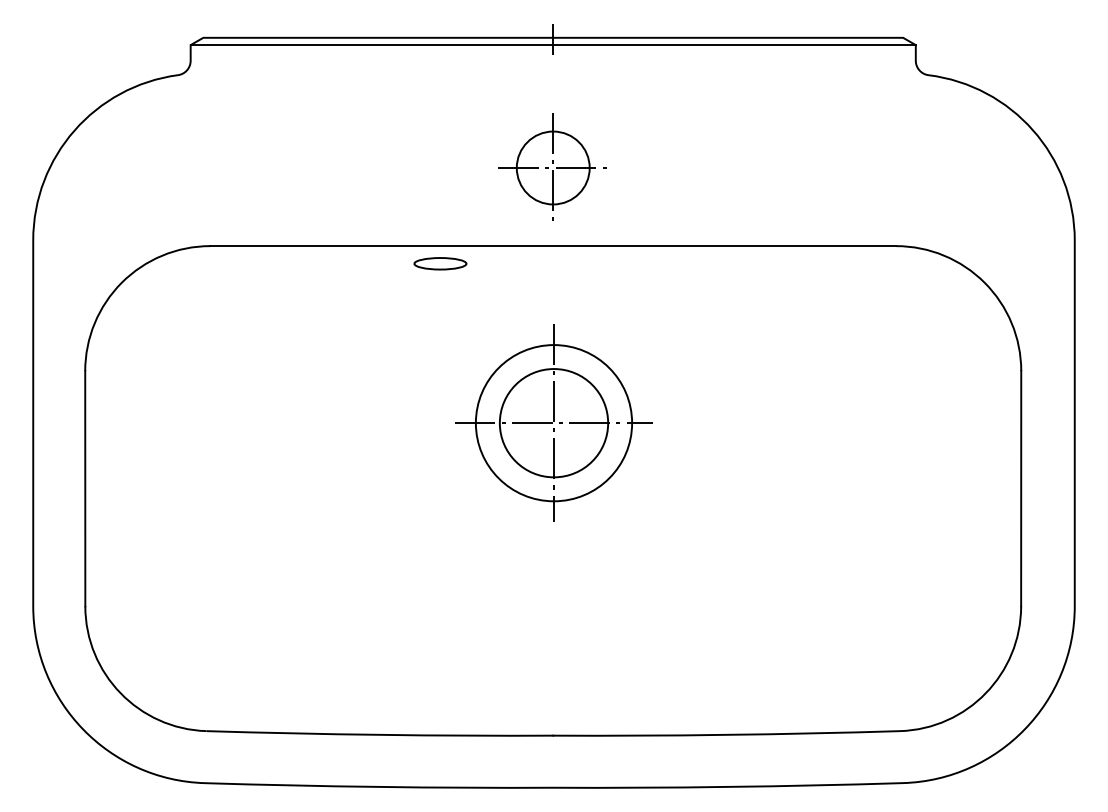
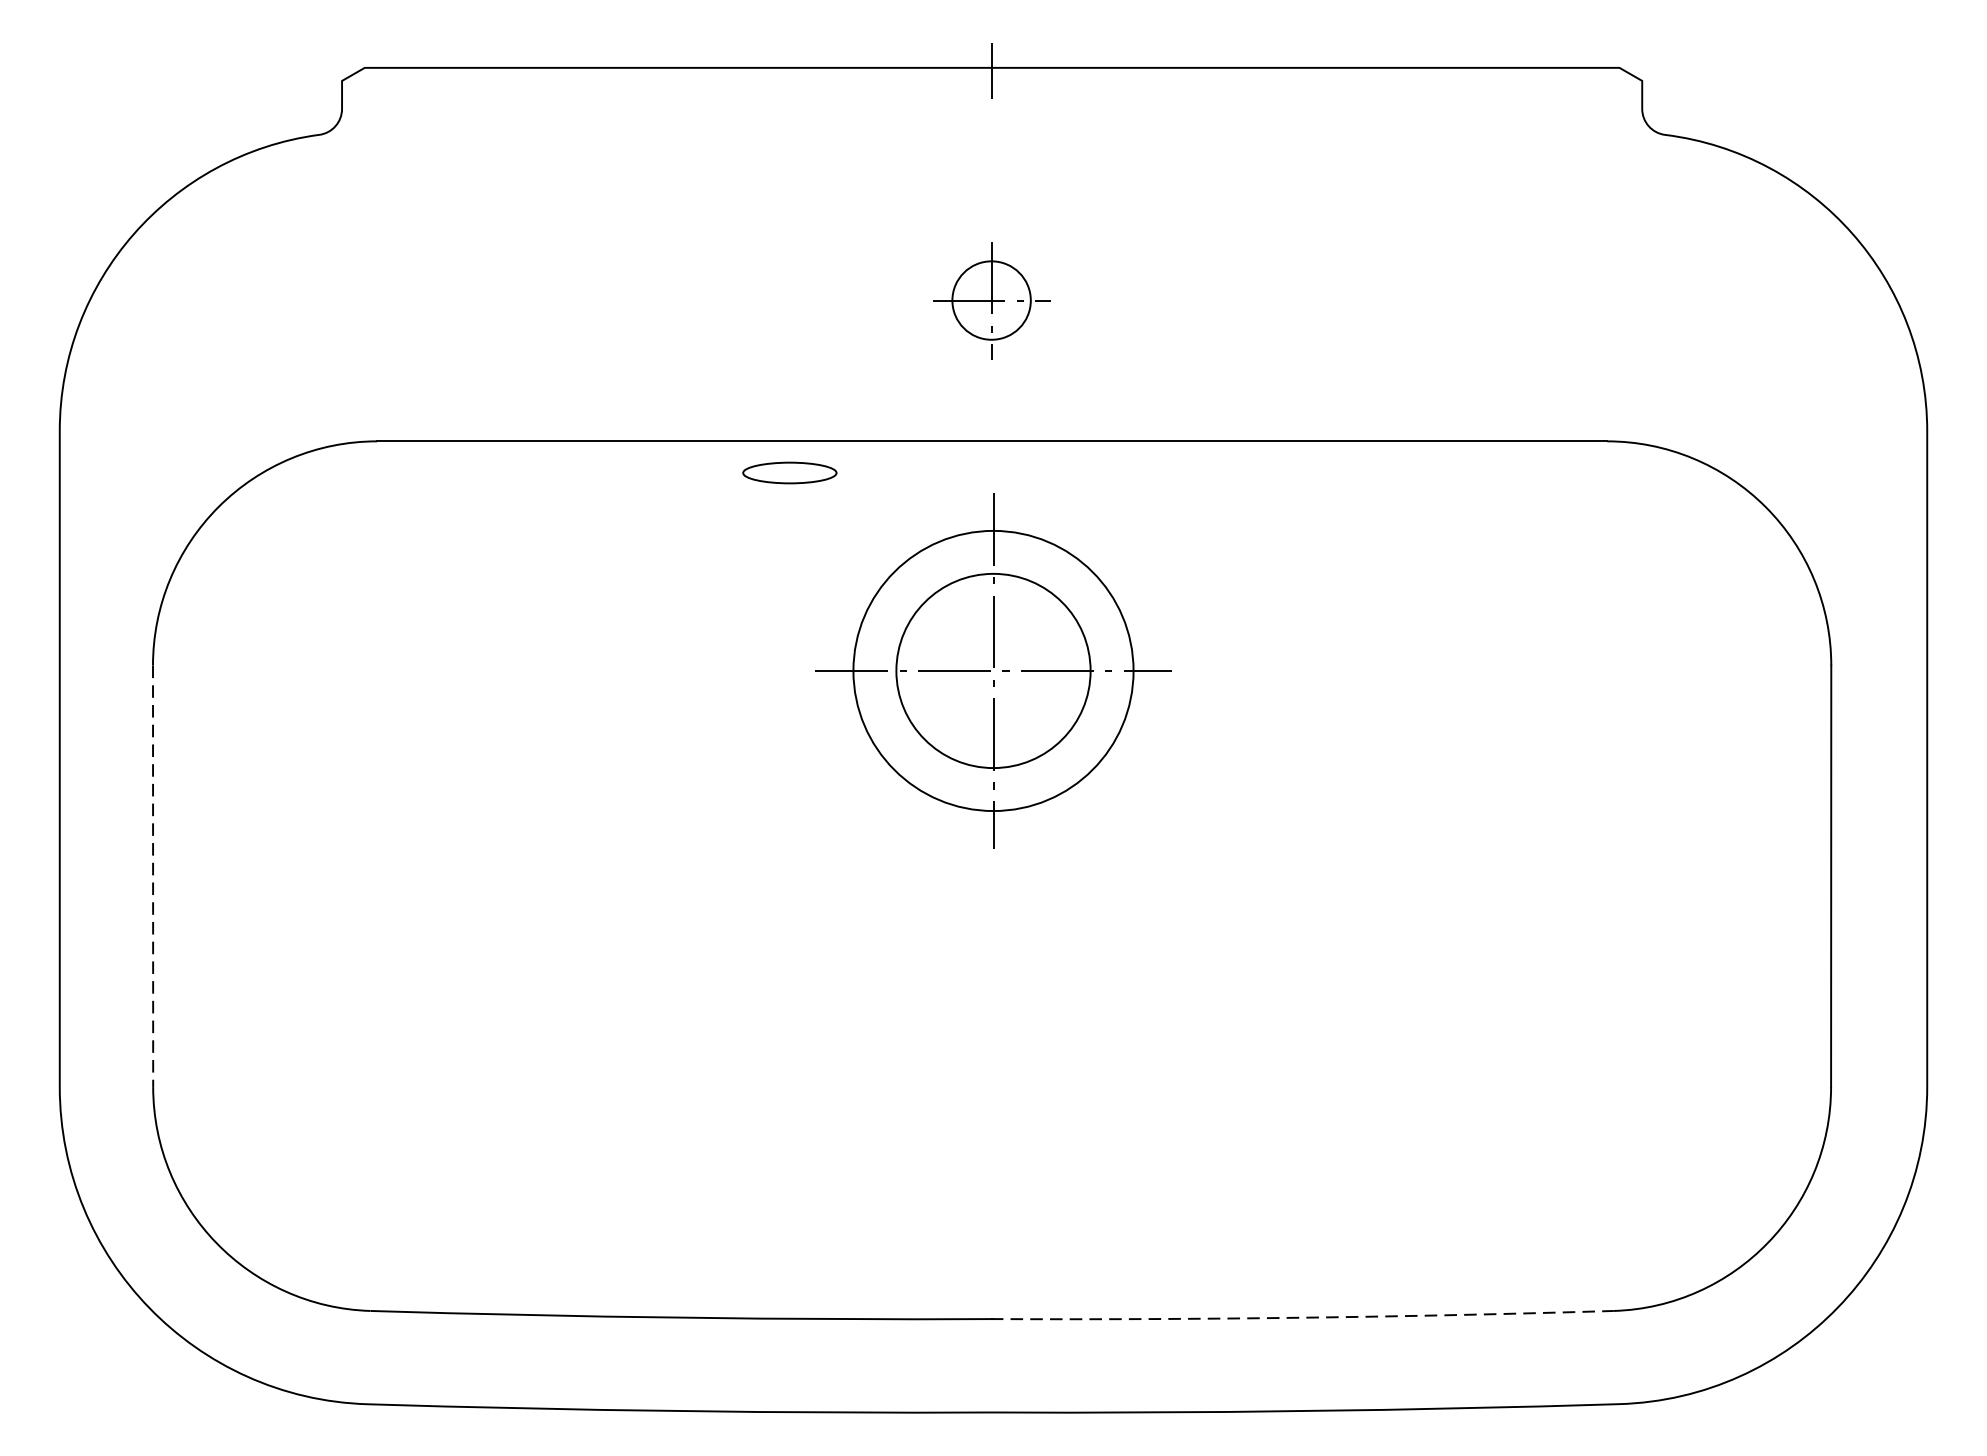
line: (552, 45) -> (990, 81), removed
part: (552, 166) -> (990, 298), size x0.6
part: (553, 422) -> (992, 669), moved
line: (85, 488) -> (153, 875), solid -> dashed
arc: (726, 734) -> (1302, 1317), solid -> dashed

